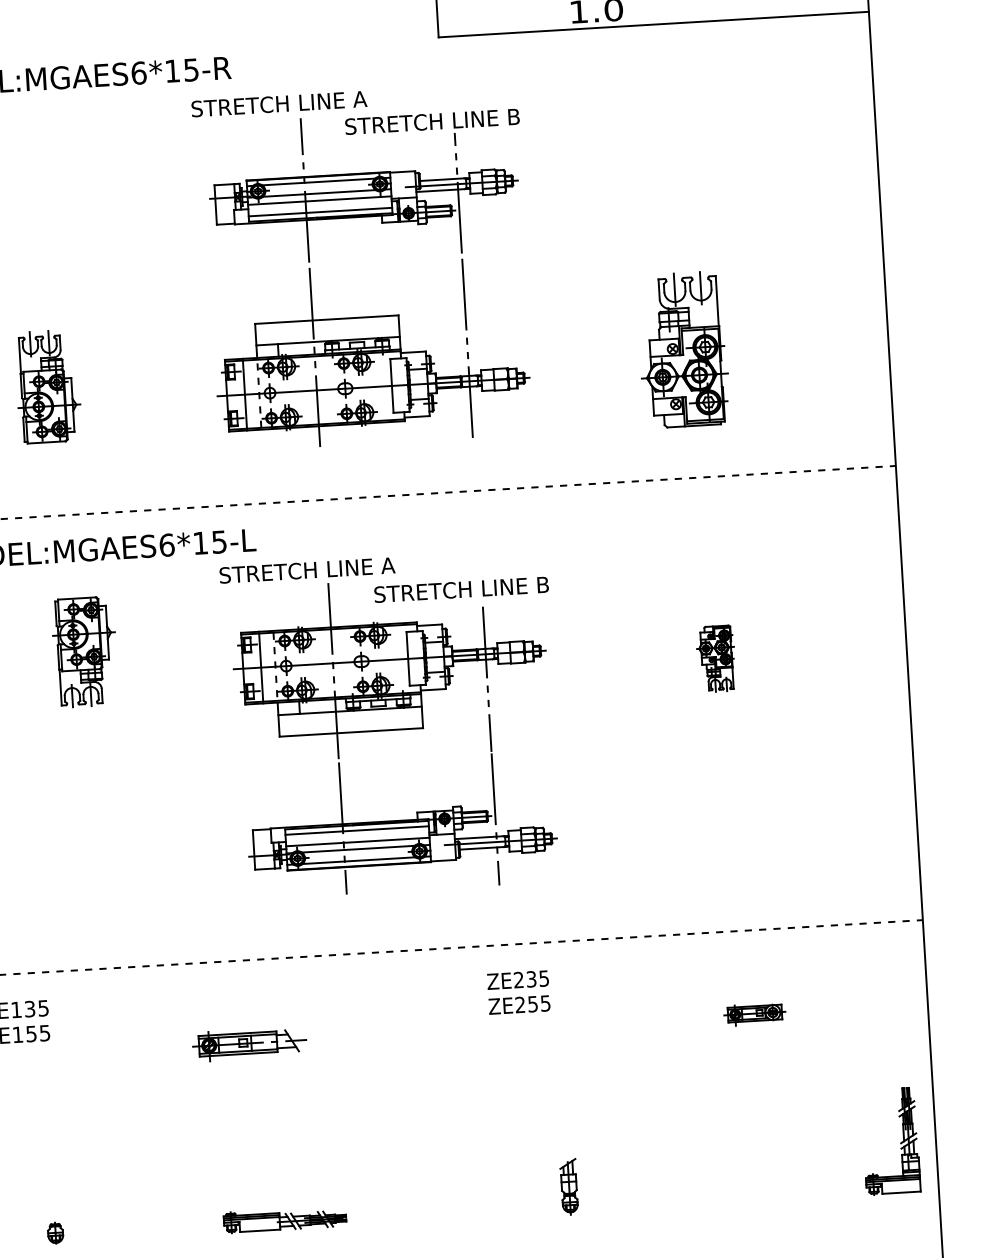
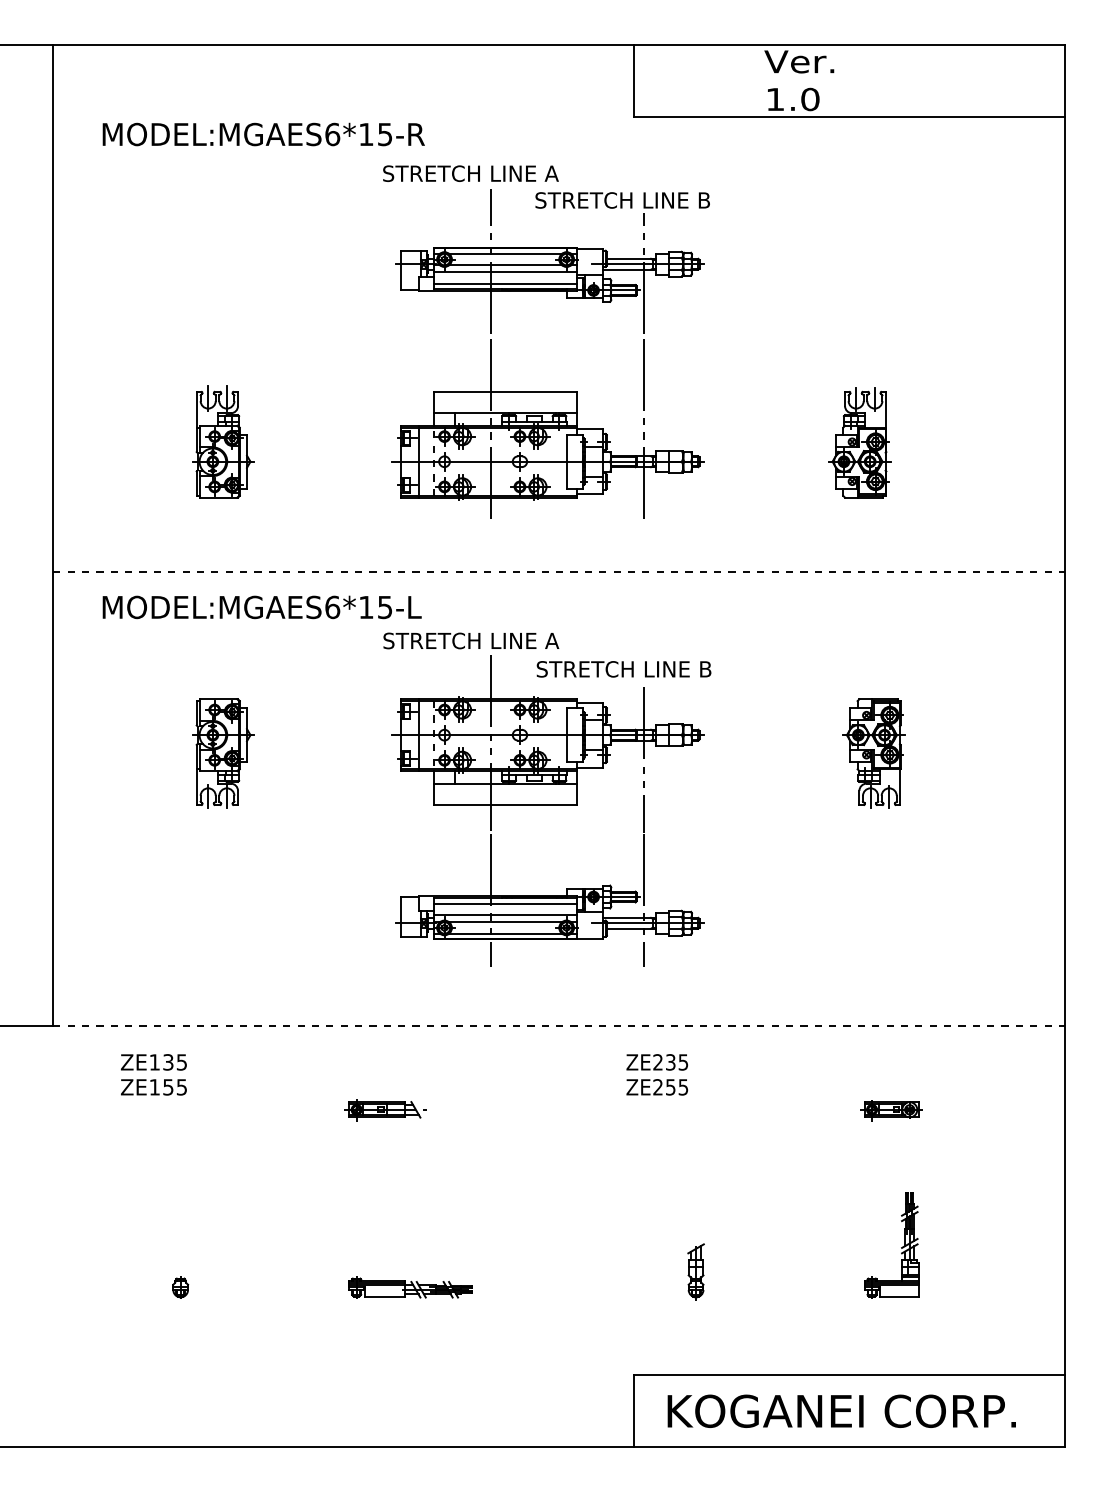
part: (683, 349) -> (859, 442), size x0.71
part: (85, 652) -> (223, 753), moved
part: (715, 658) -> (873, 753), size x1.67
part: (249, 1044) -> (385, 1110), size x0.71
part: (900, 1142) -> (901, 1247), moved

